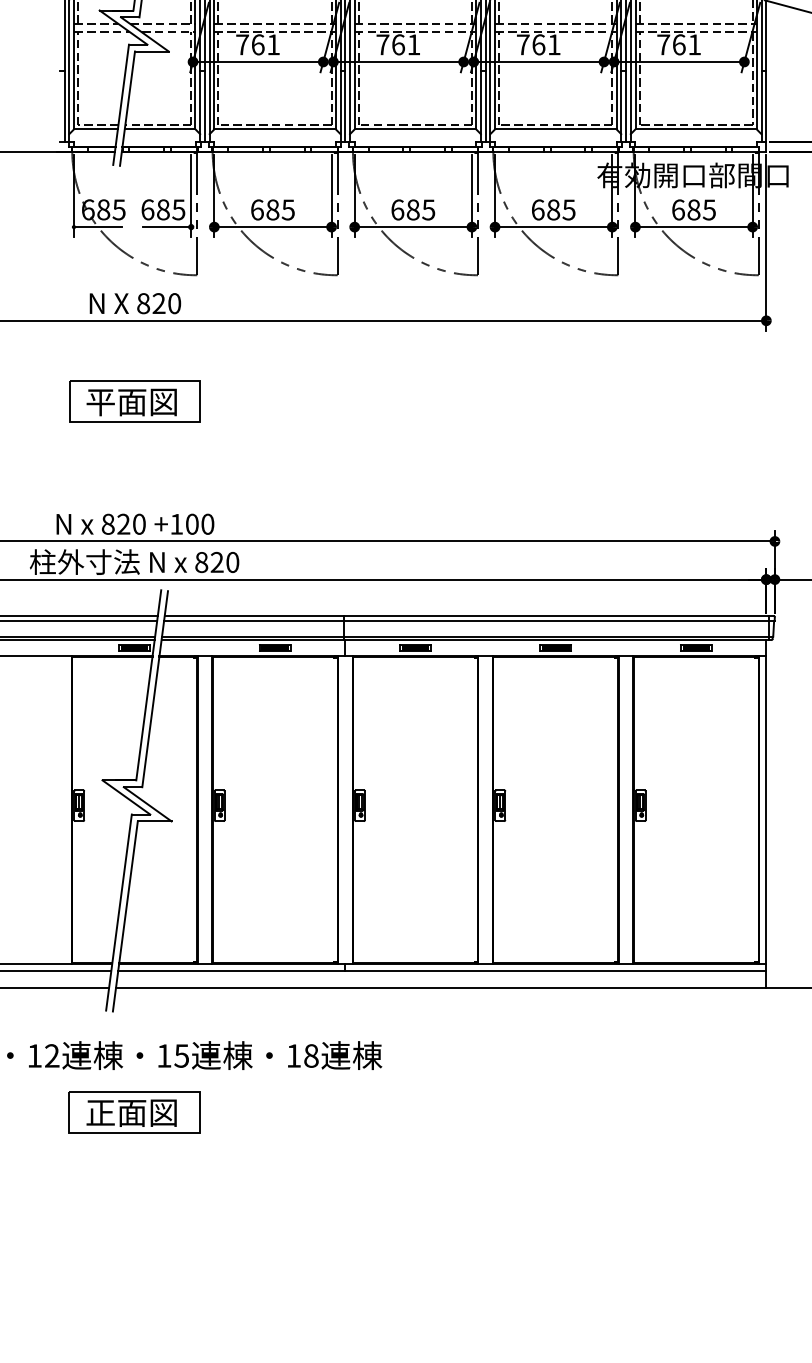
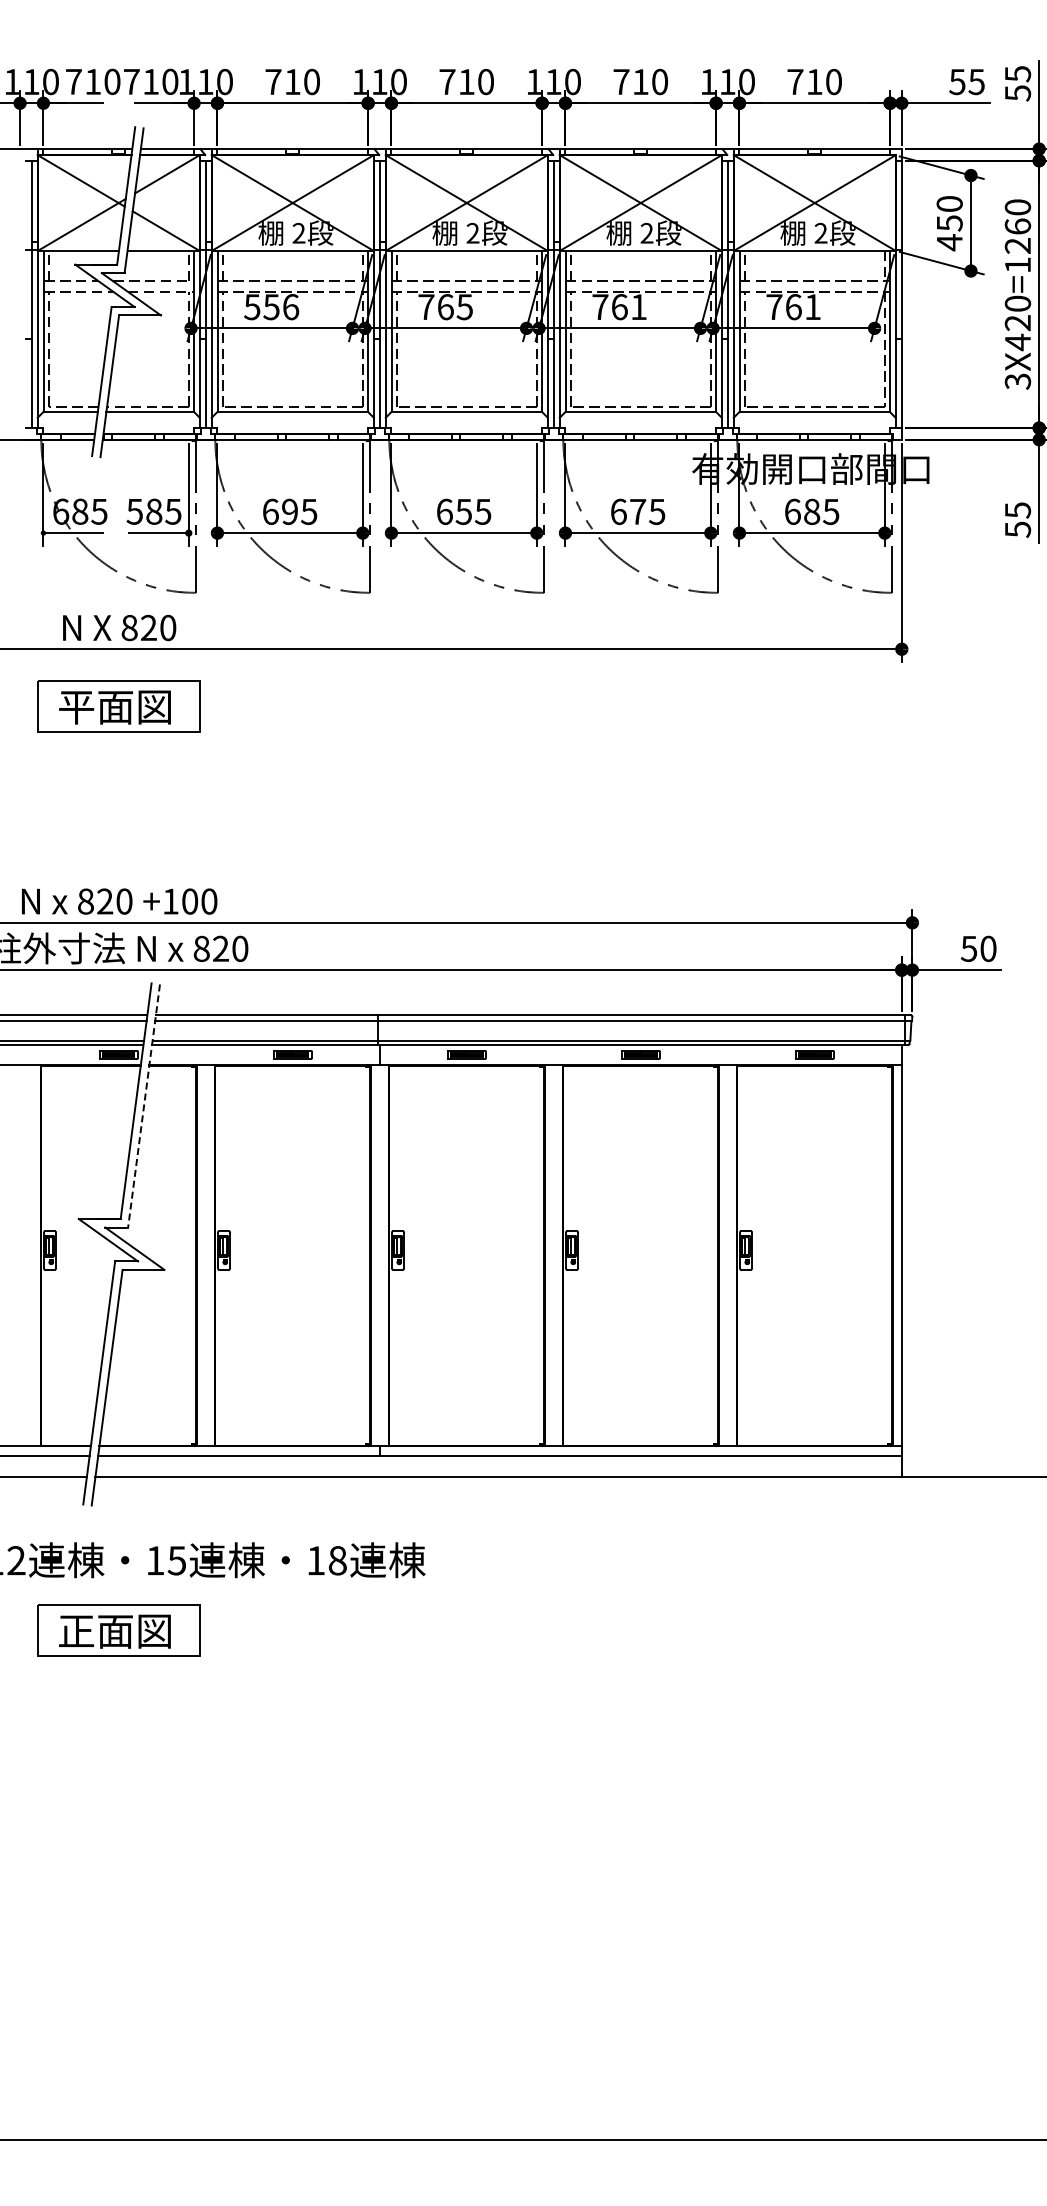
text: (257, 45) -> (271, 307), 761 -> 556
text: (413, 45) -> (464, 307), 761 -> 765
text: (147, 209) -> (134, 511), 685 -> 585
text: (273, 209) -> (290, 511), 685 -> 695
text: (412, 209) -> (463, 511), 685 -> 655
text: (553, 209) -> (638, 511), 685 -> 675
part: (134, 401) -> (118, 706), moved
line: (155, 689) -> (144, 1106), solid -> dashed

